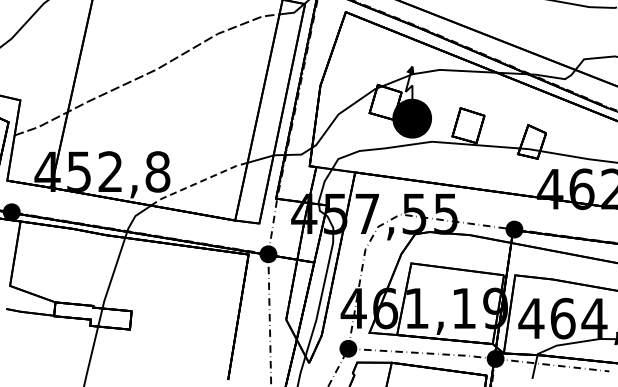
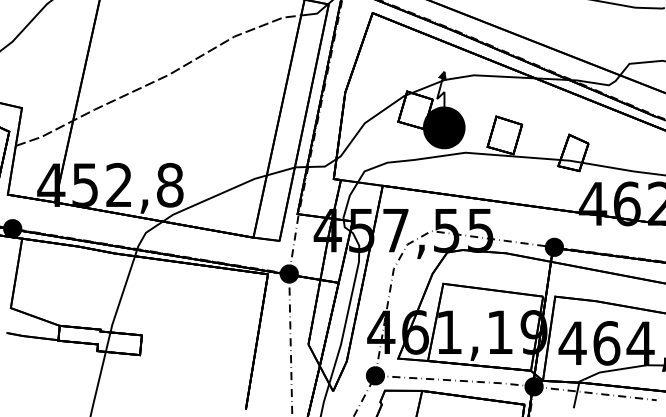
line: (198, 182) -> (213, 196), dashed -> solid

